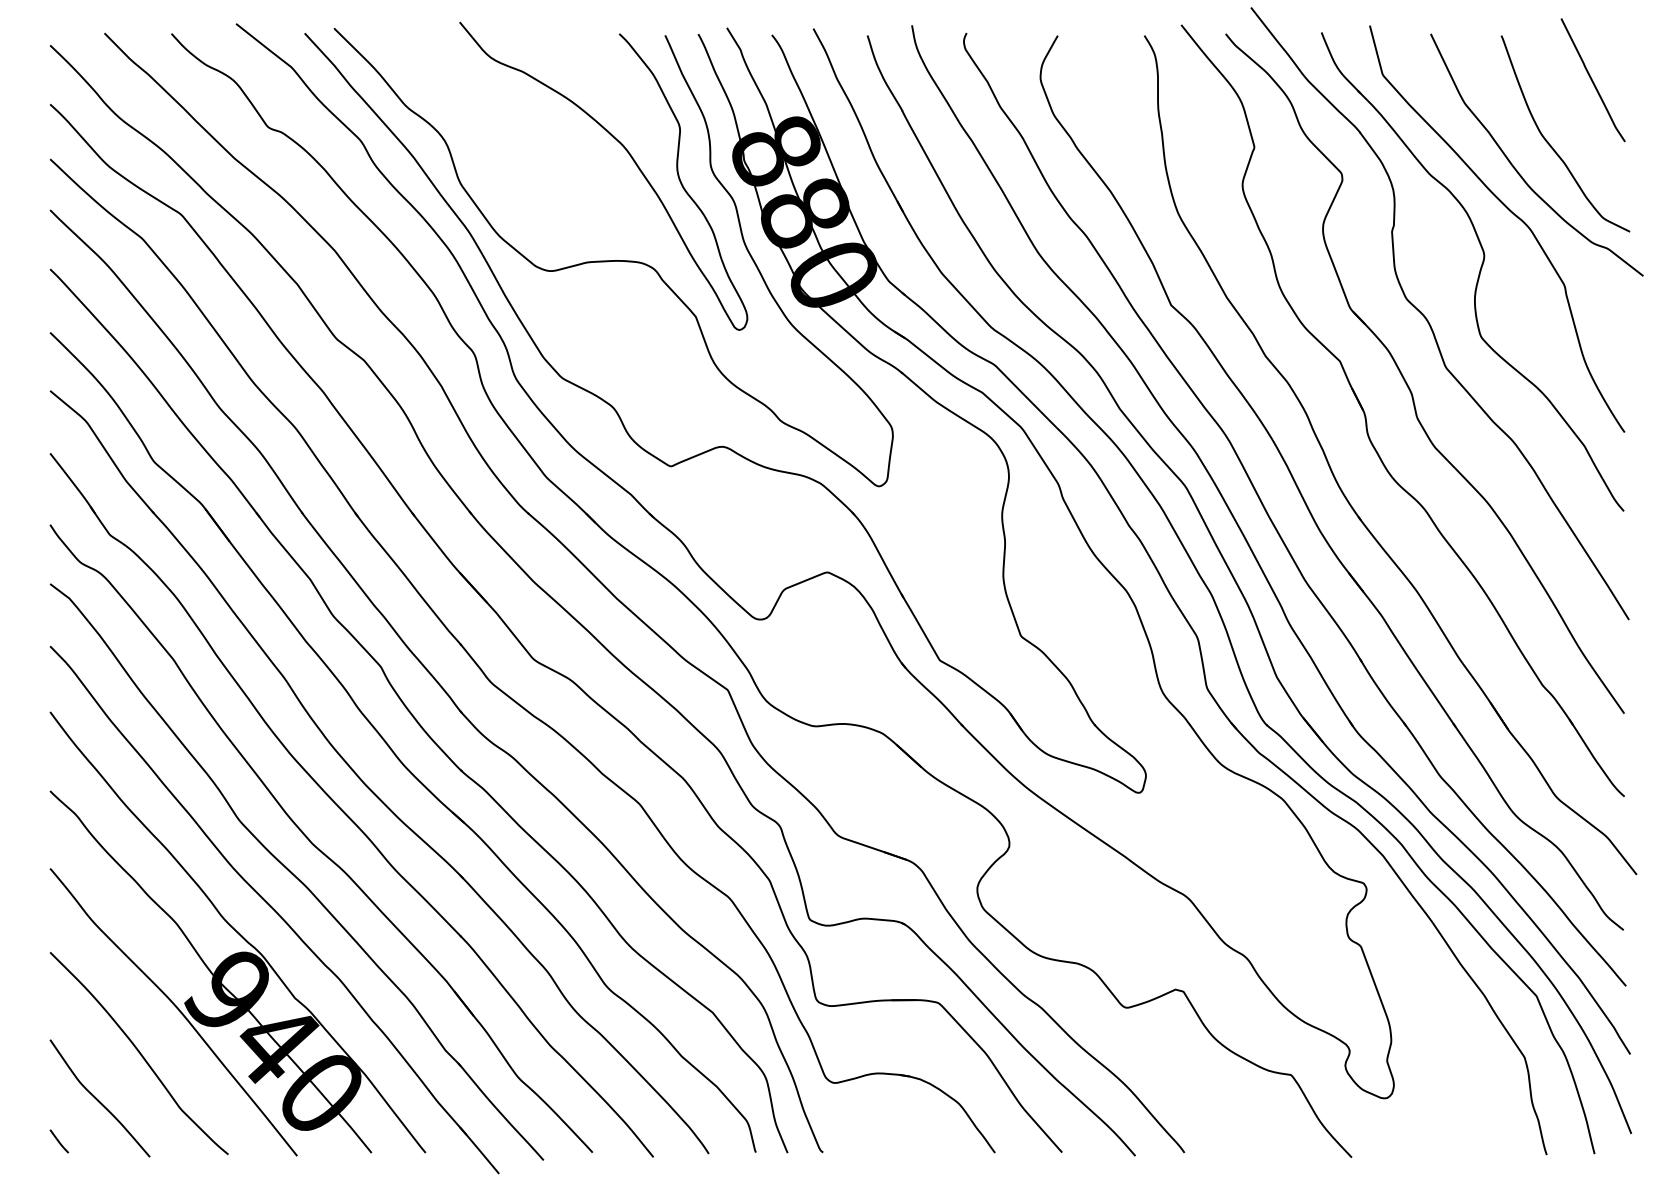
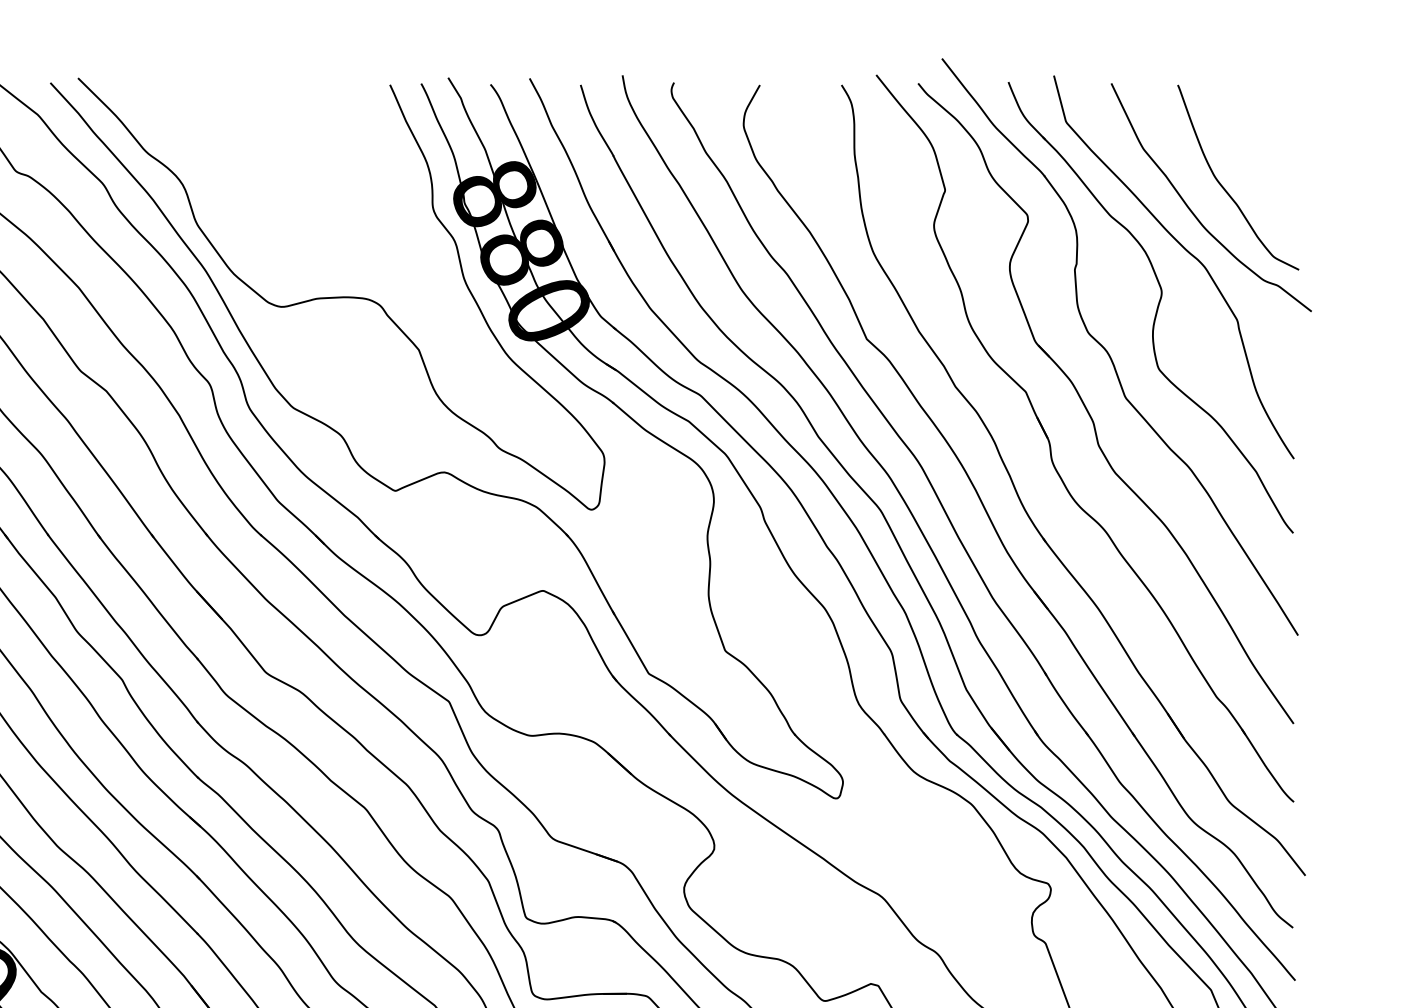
curve: (1592, 80) -> (1263, 127), removed
curve: (630, 157) -> (357, 199), removed

